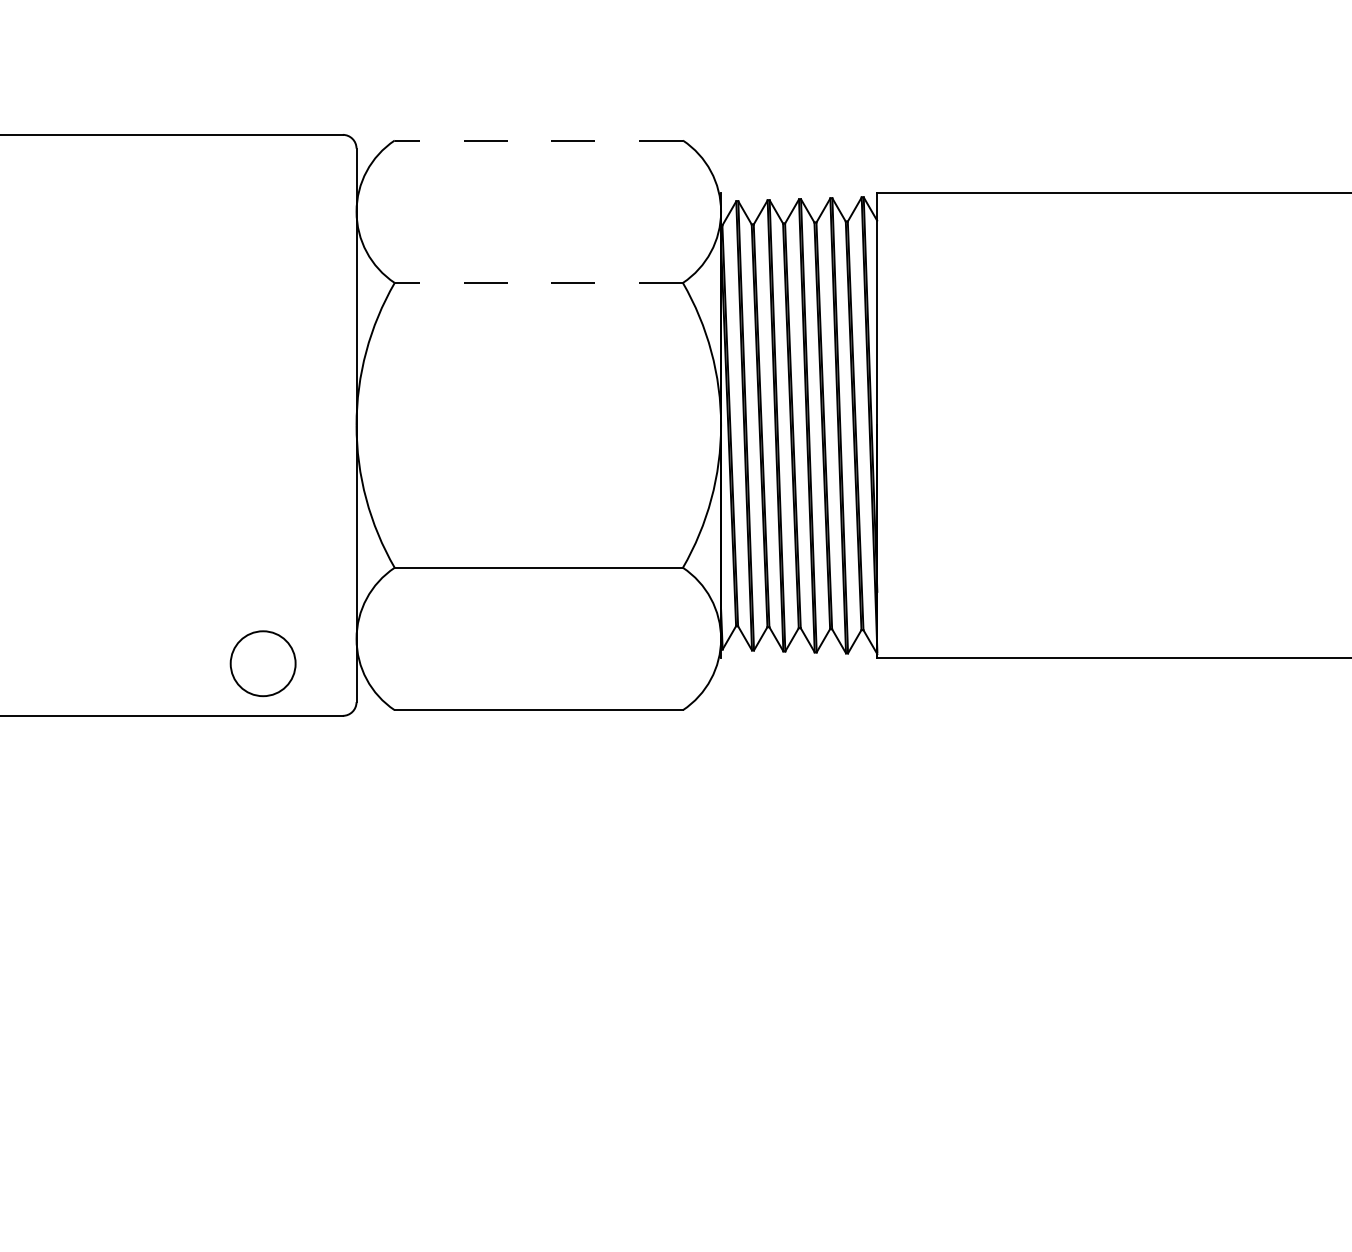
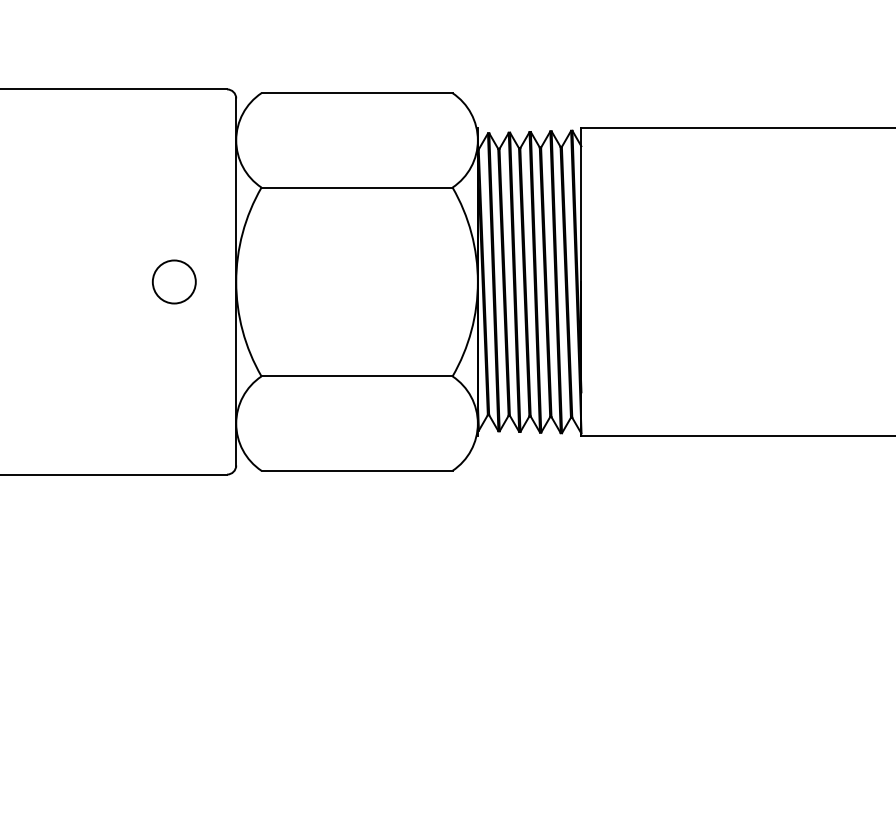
line: (539, 141) -> (357, 93), dashed -> solid
line: (539, 282) -> (357, 187), dashed -> solid
circle: (261, 662) -> (173, 281), moved

